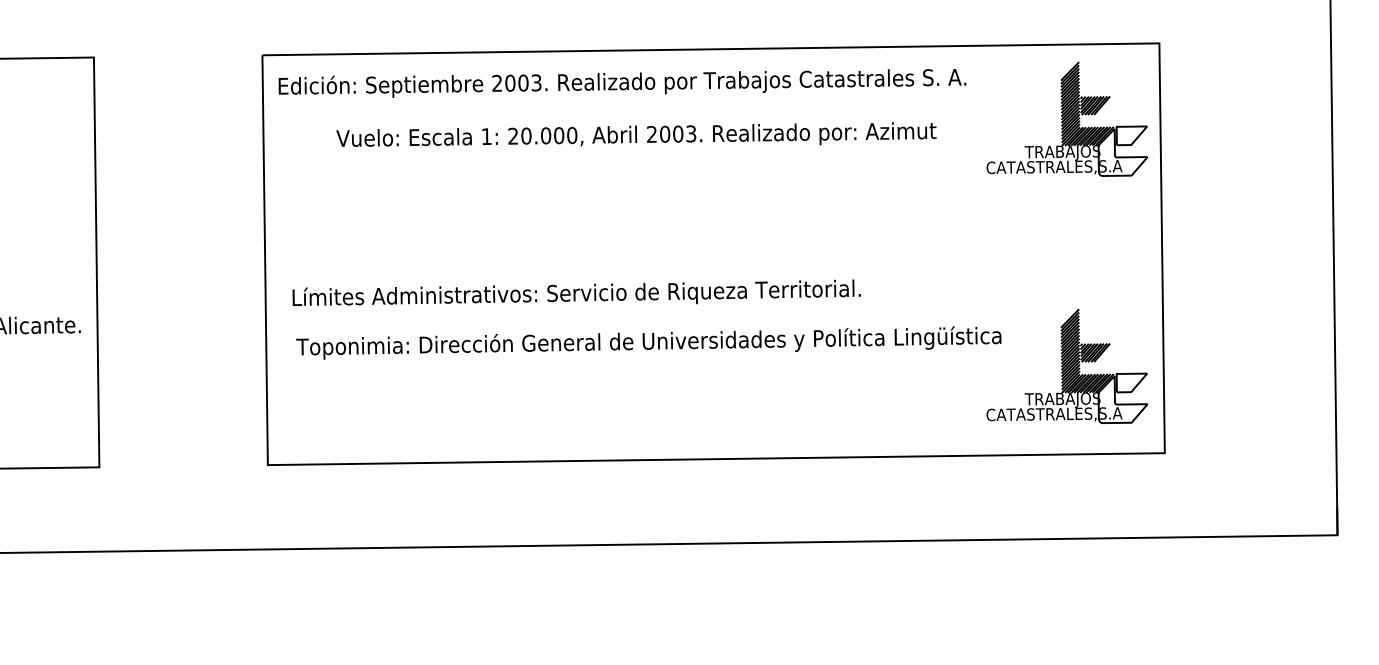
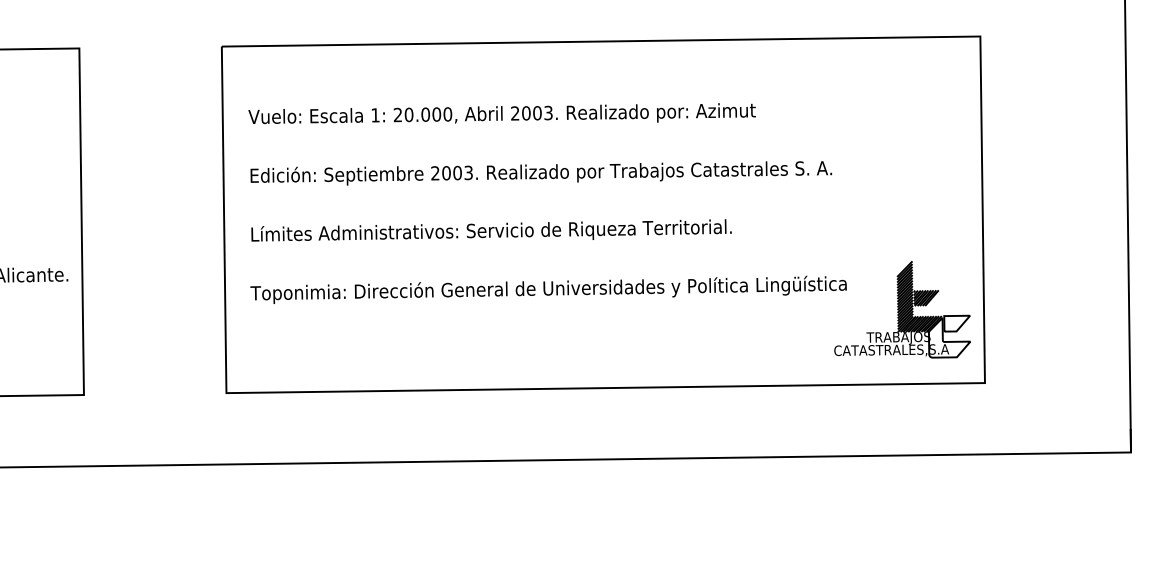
text: (622, 83) -> (541, 173), moved
part: (1067, 119) -> (902, 100), removed
text: (635, 134) -> (501, 113), moved
text: (576, 292) -> (491, 230), moved

